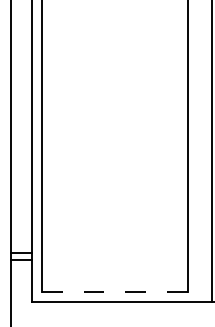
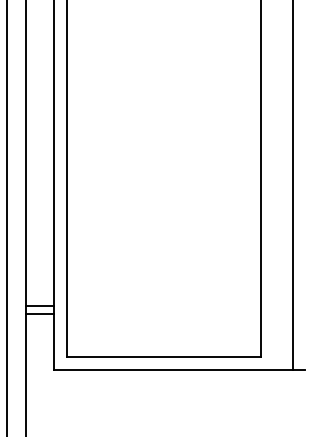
line: (114, 291) -> (163, 356), dashed -> solid

